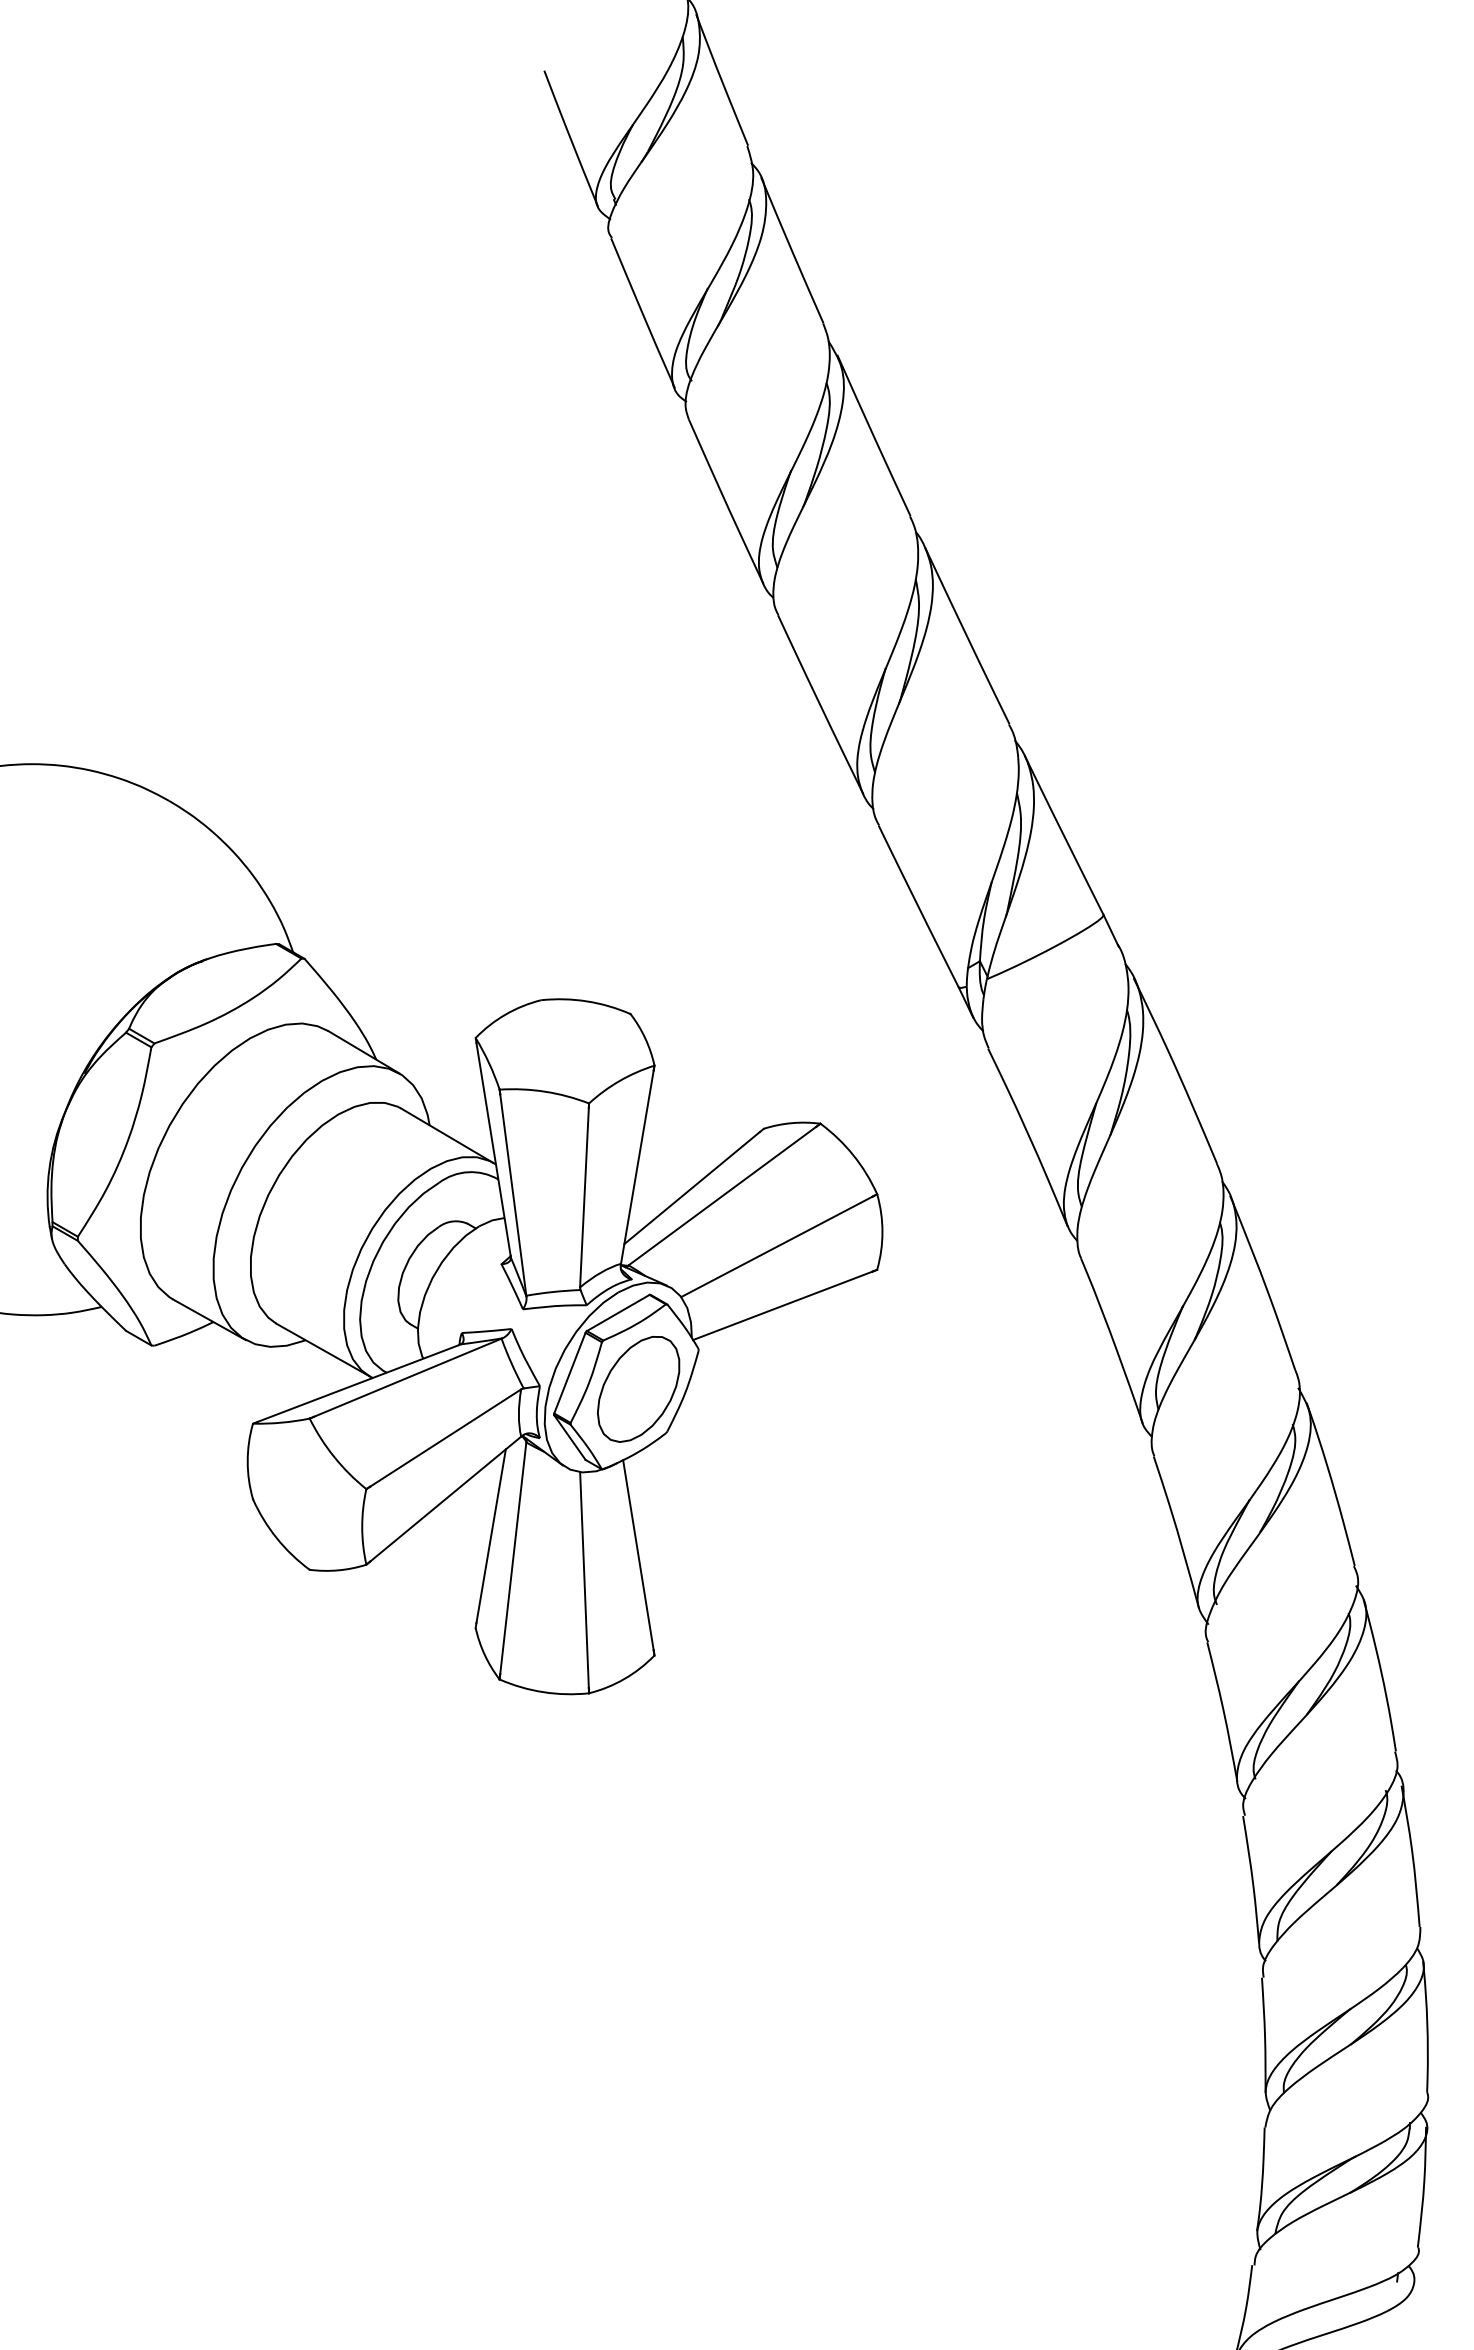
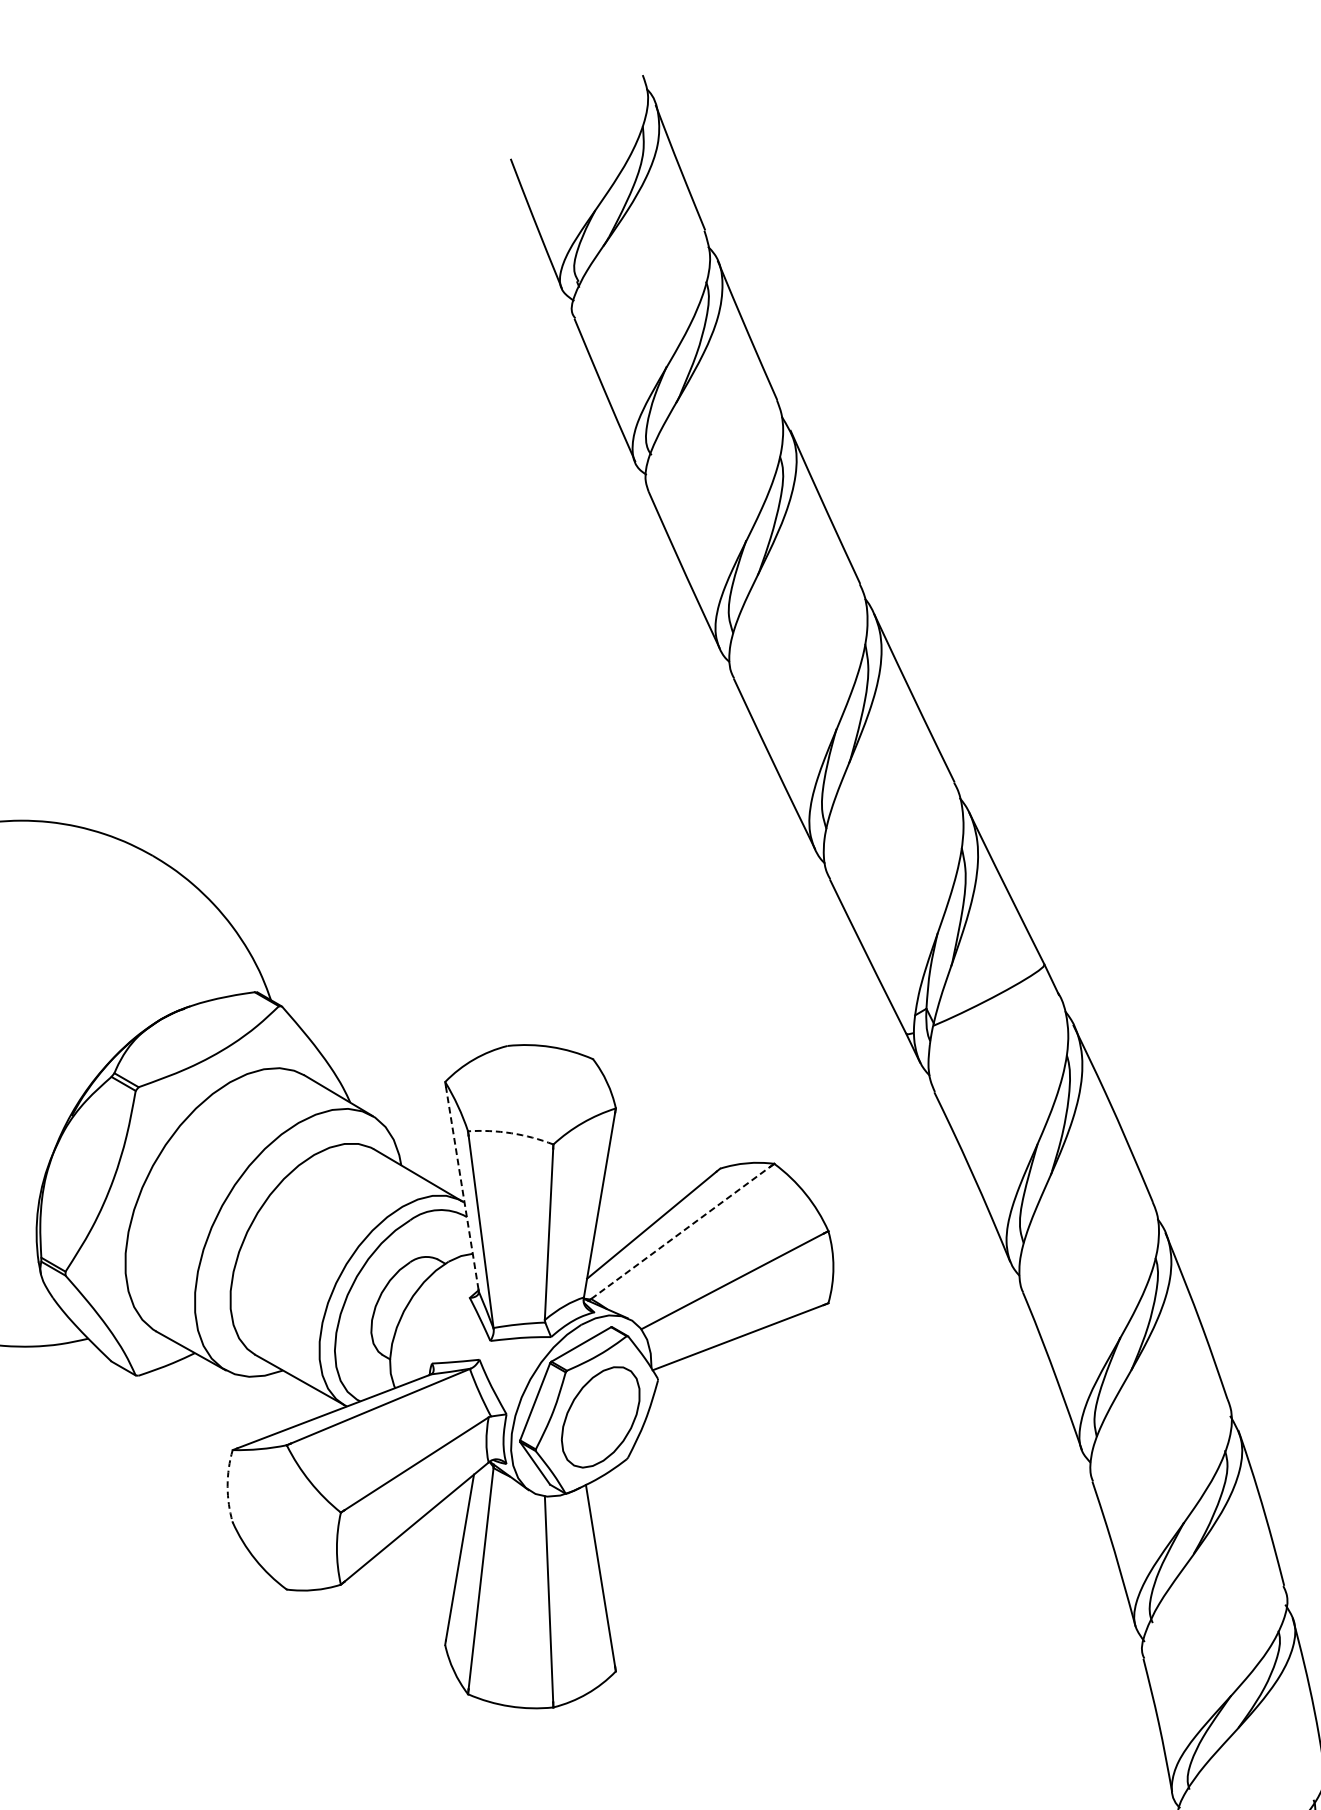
arc: (545, 1091) -> (511, 1133), solid -> dashed
line: (493, 1149) -> (462, 1188), solid -> dashed
line: (722, 1196) -> (680, 1233), solid -> dashed
arc: (247, 1461) -> (227, 1486), solid -> dashed

